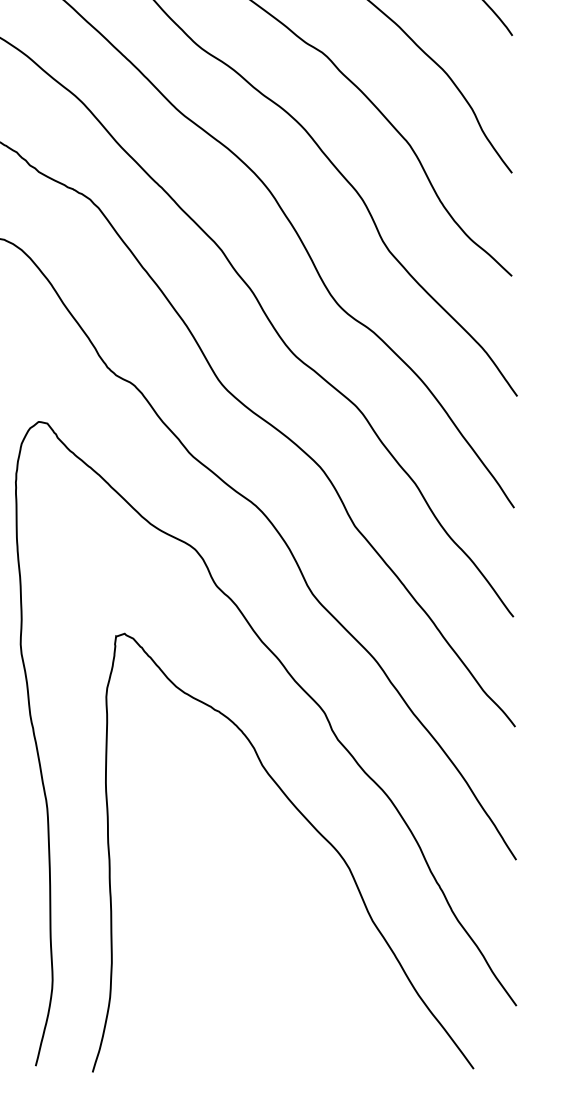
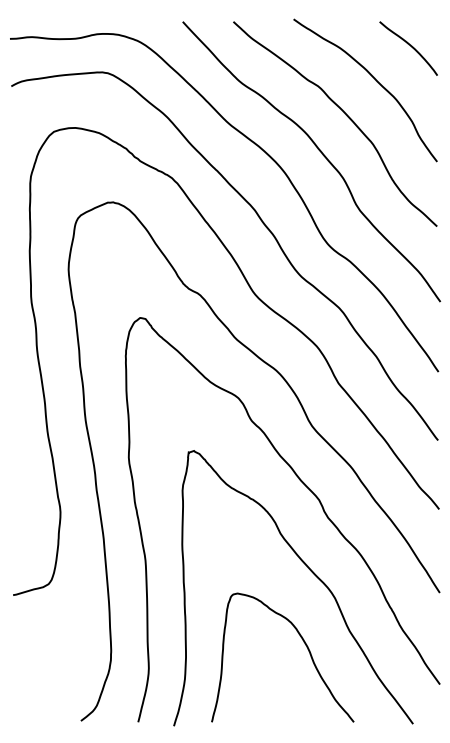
curve: (299, 939) -> (303, 642), added

